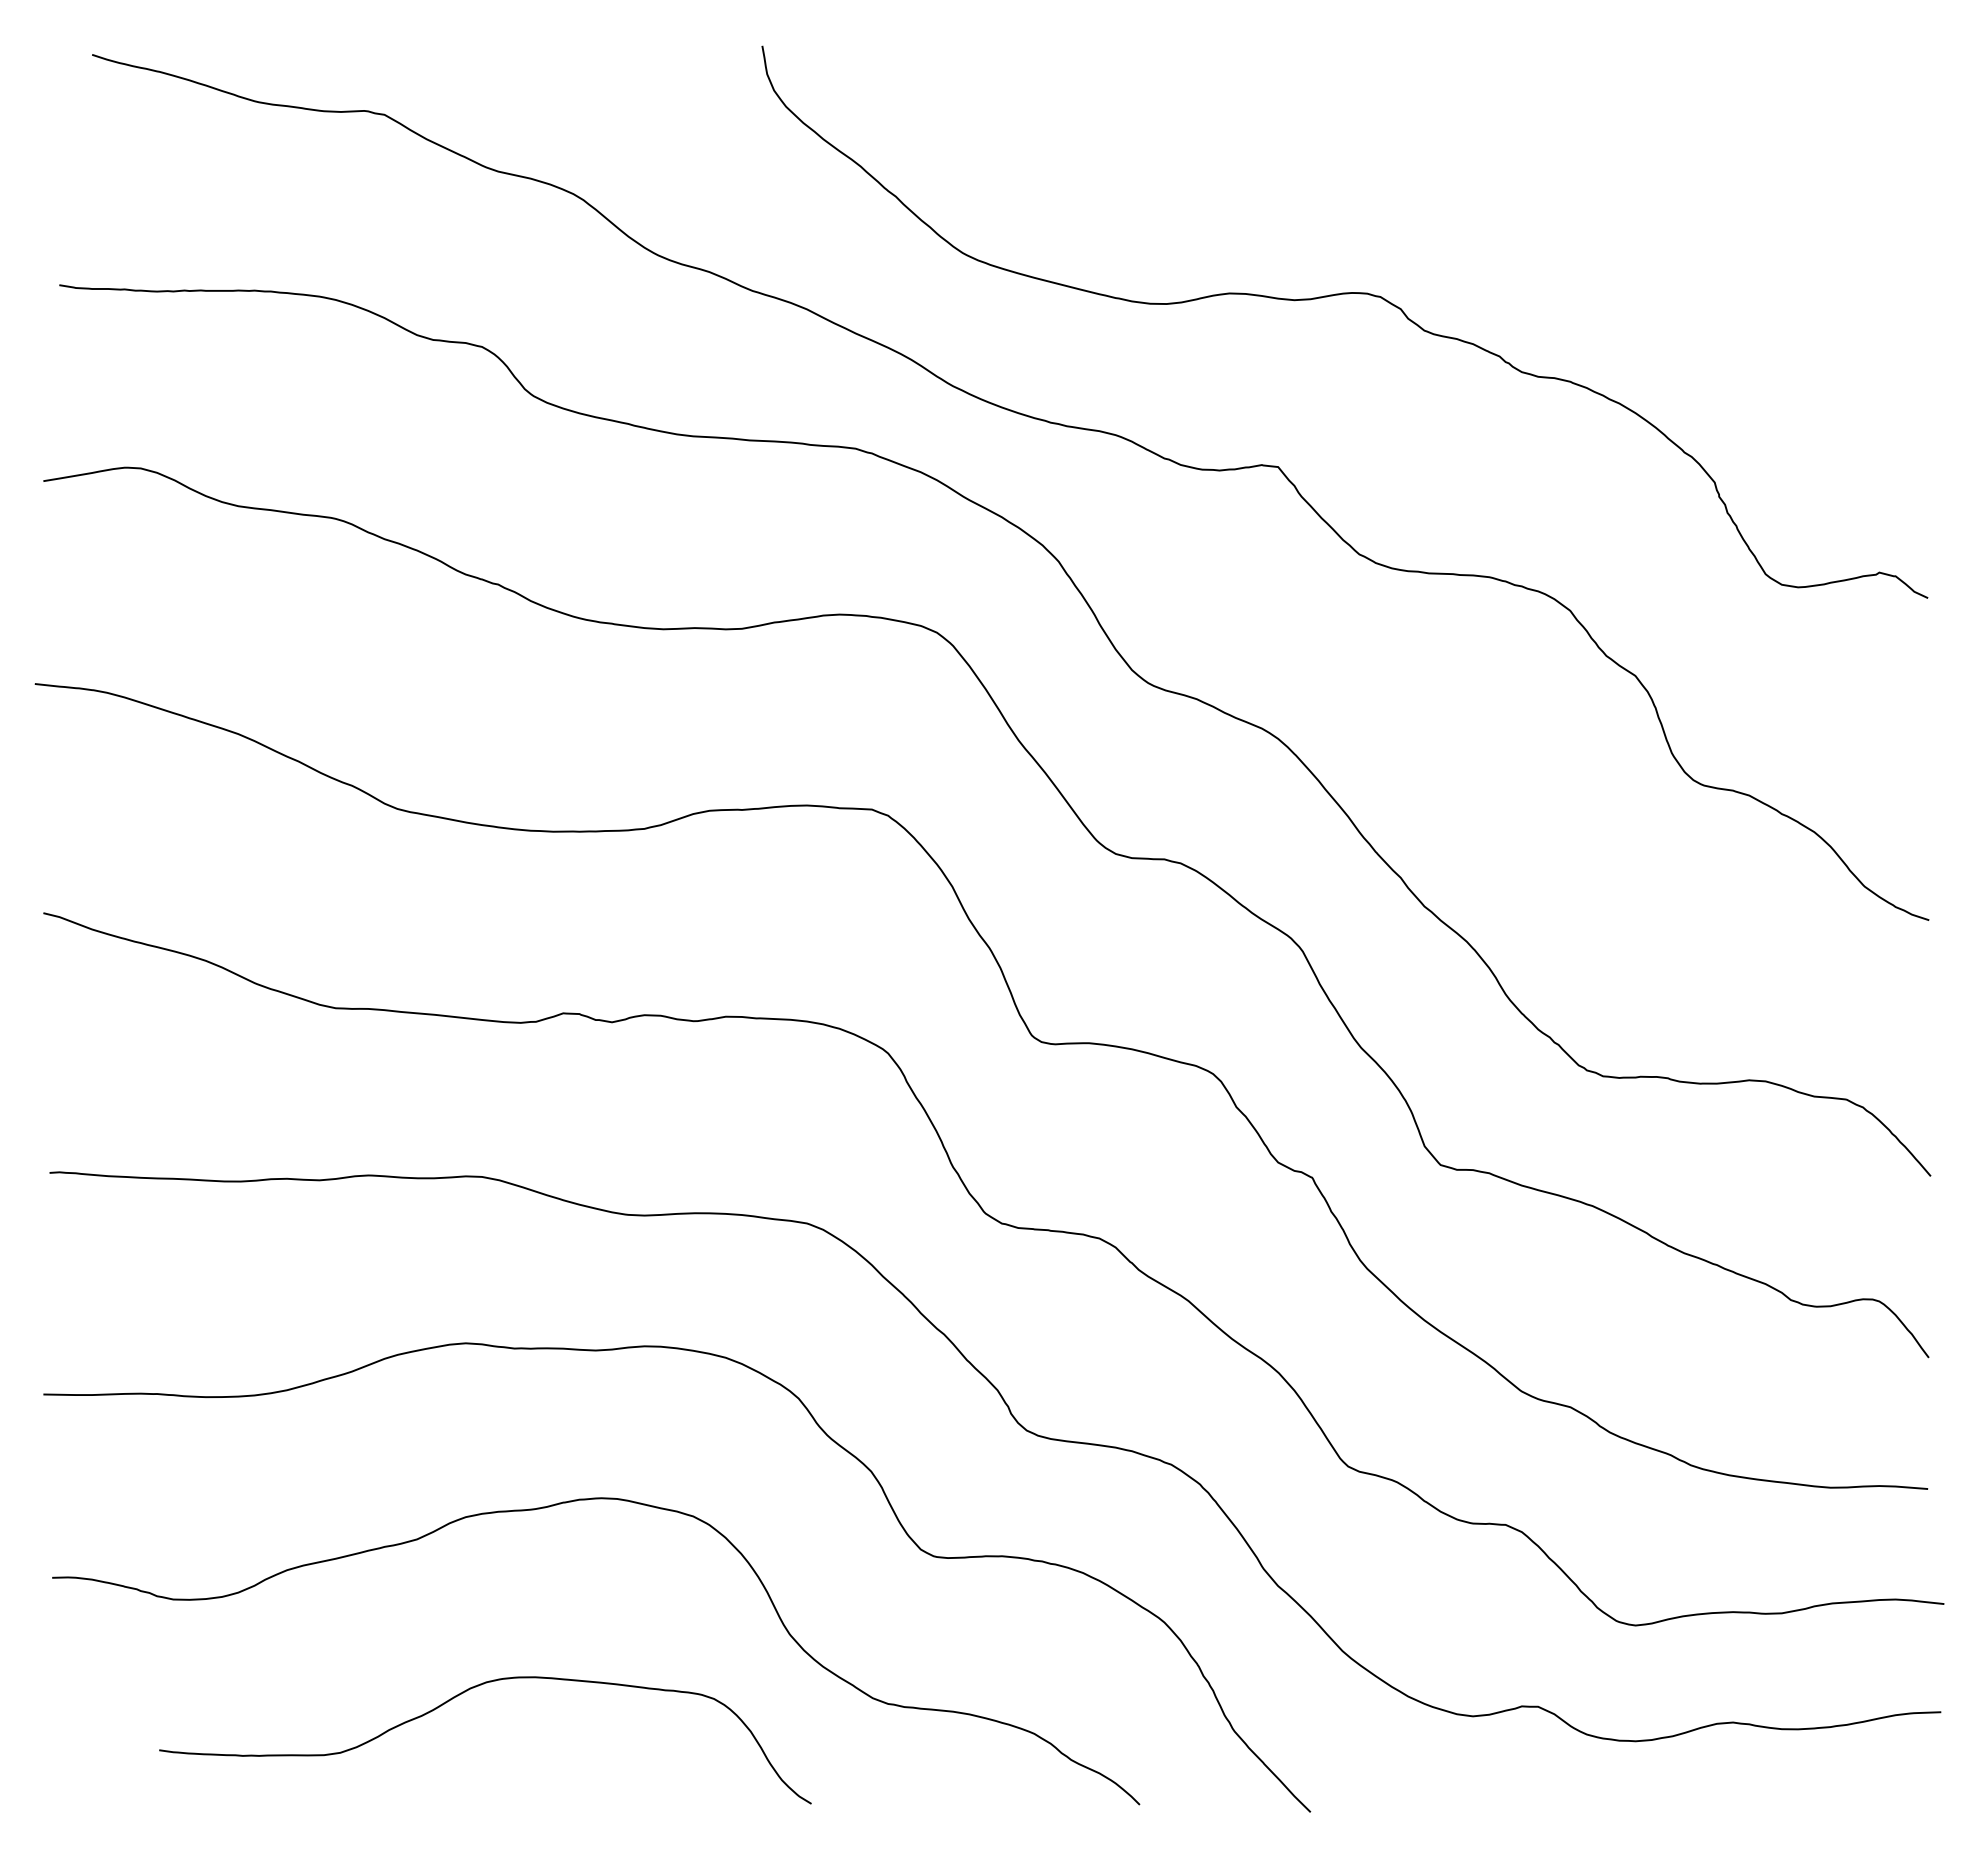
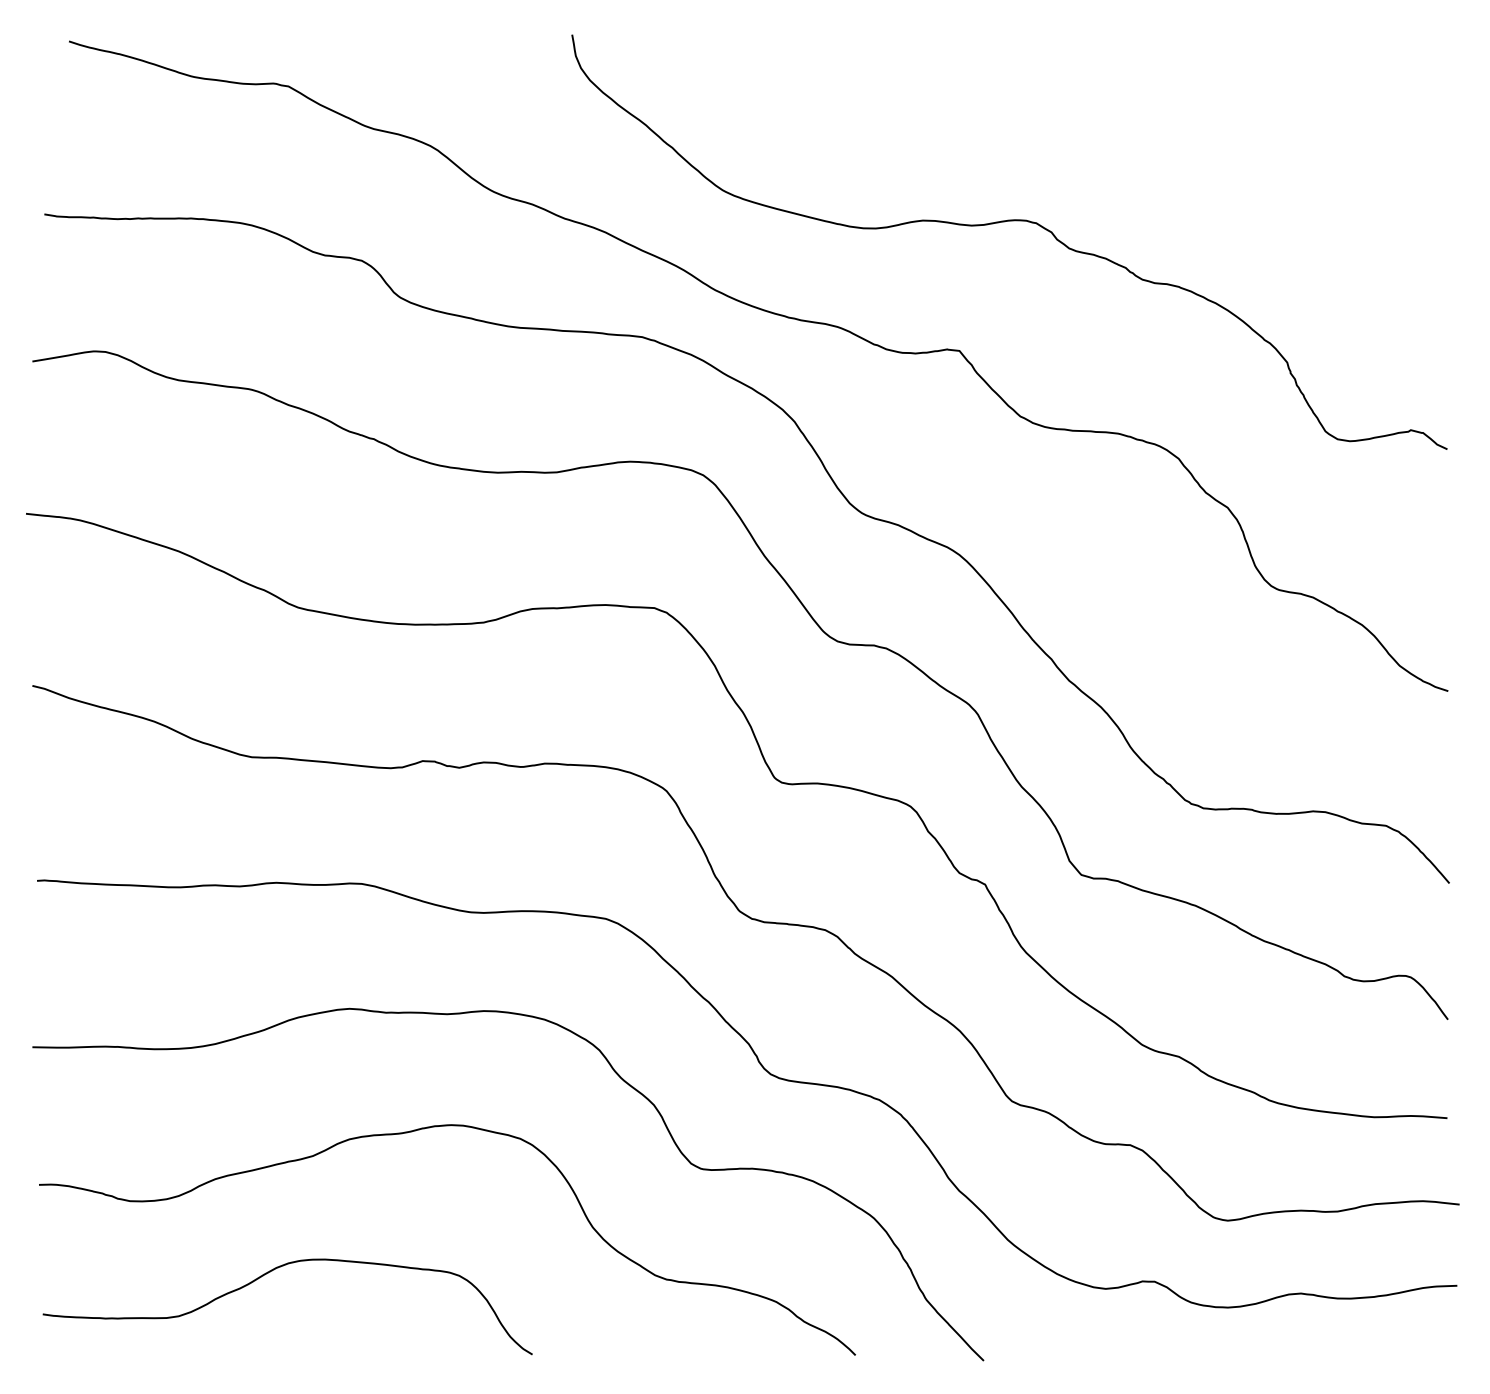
curve: (458, 1696) -> (267, 1273), moved

